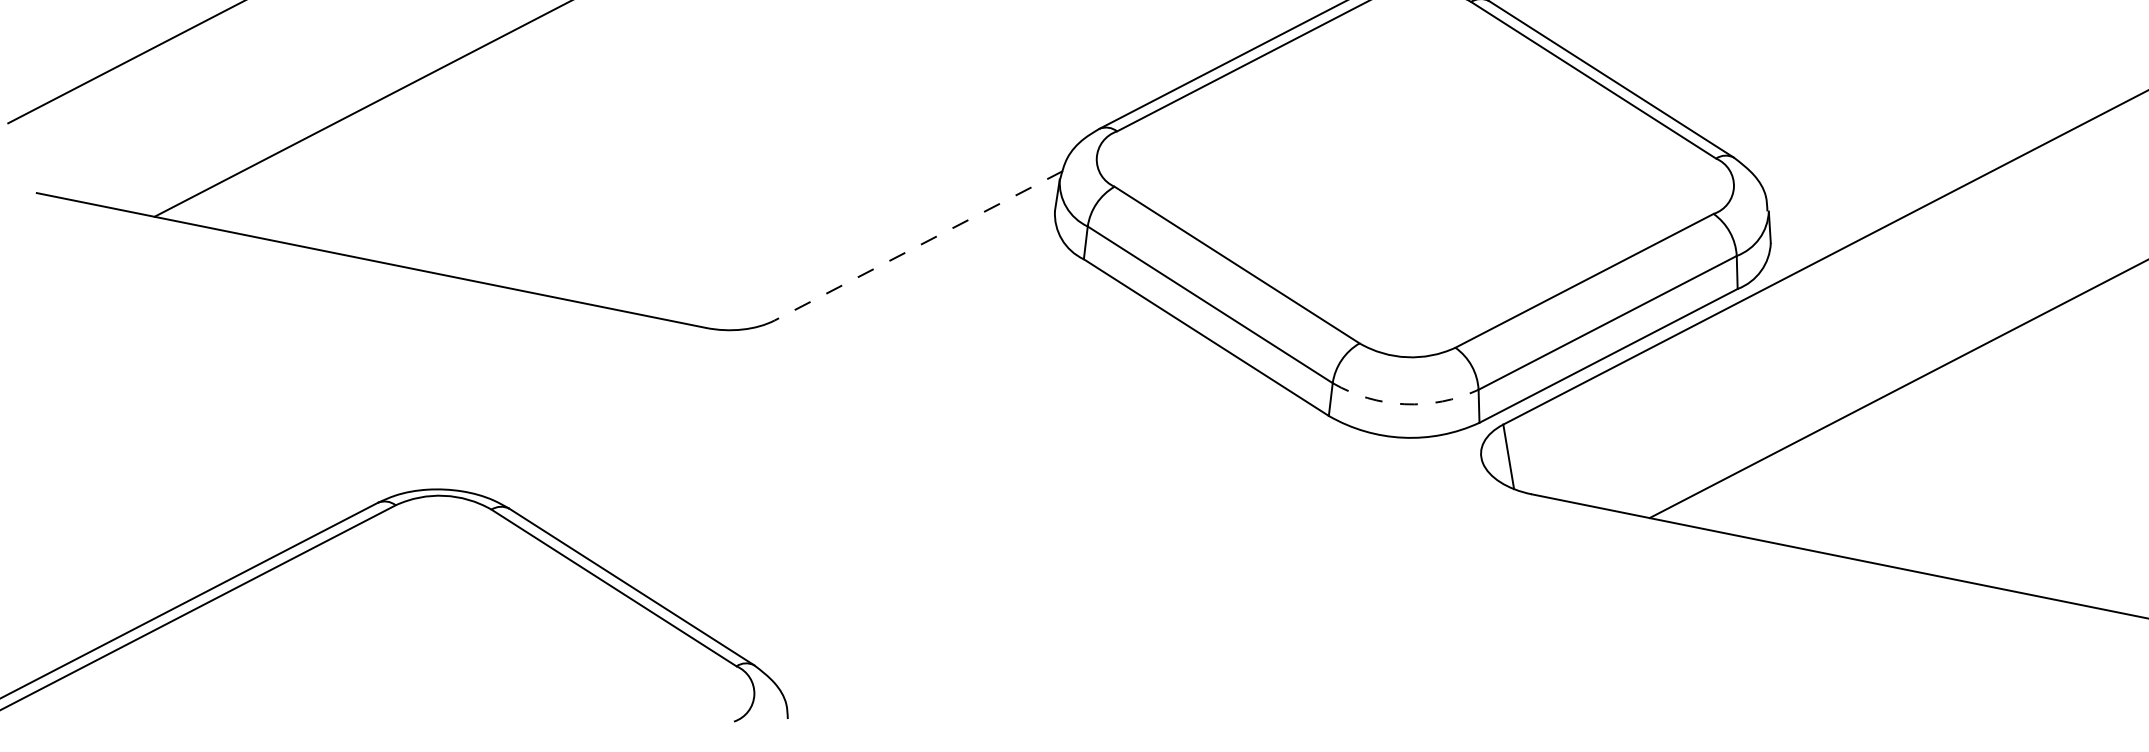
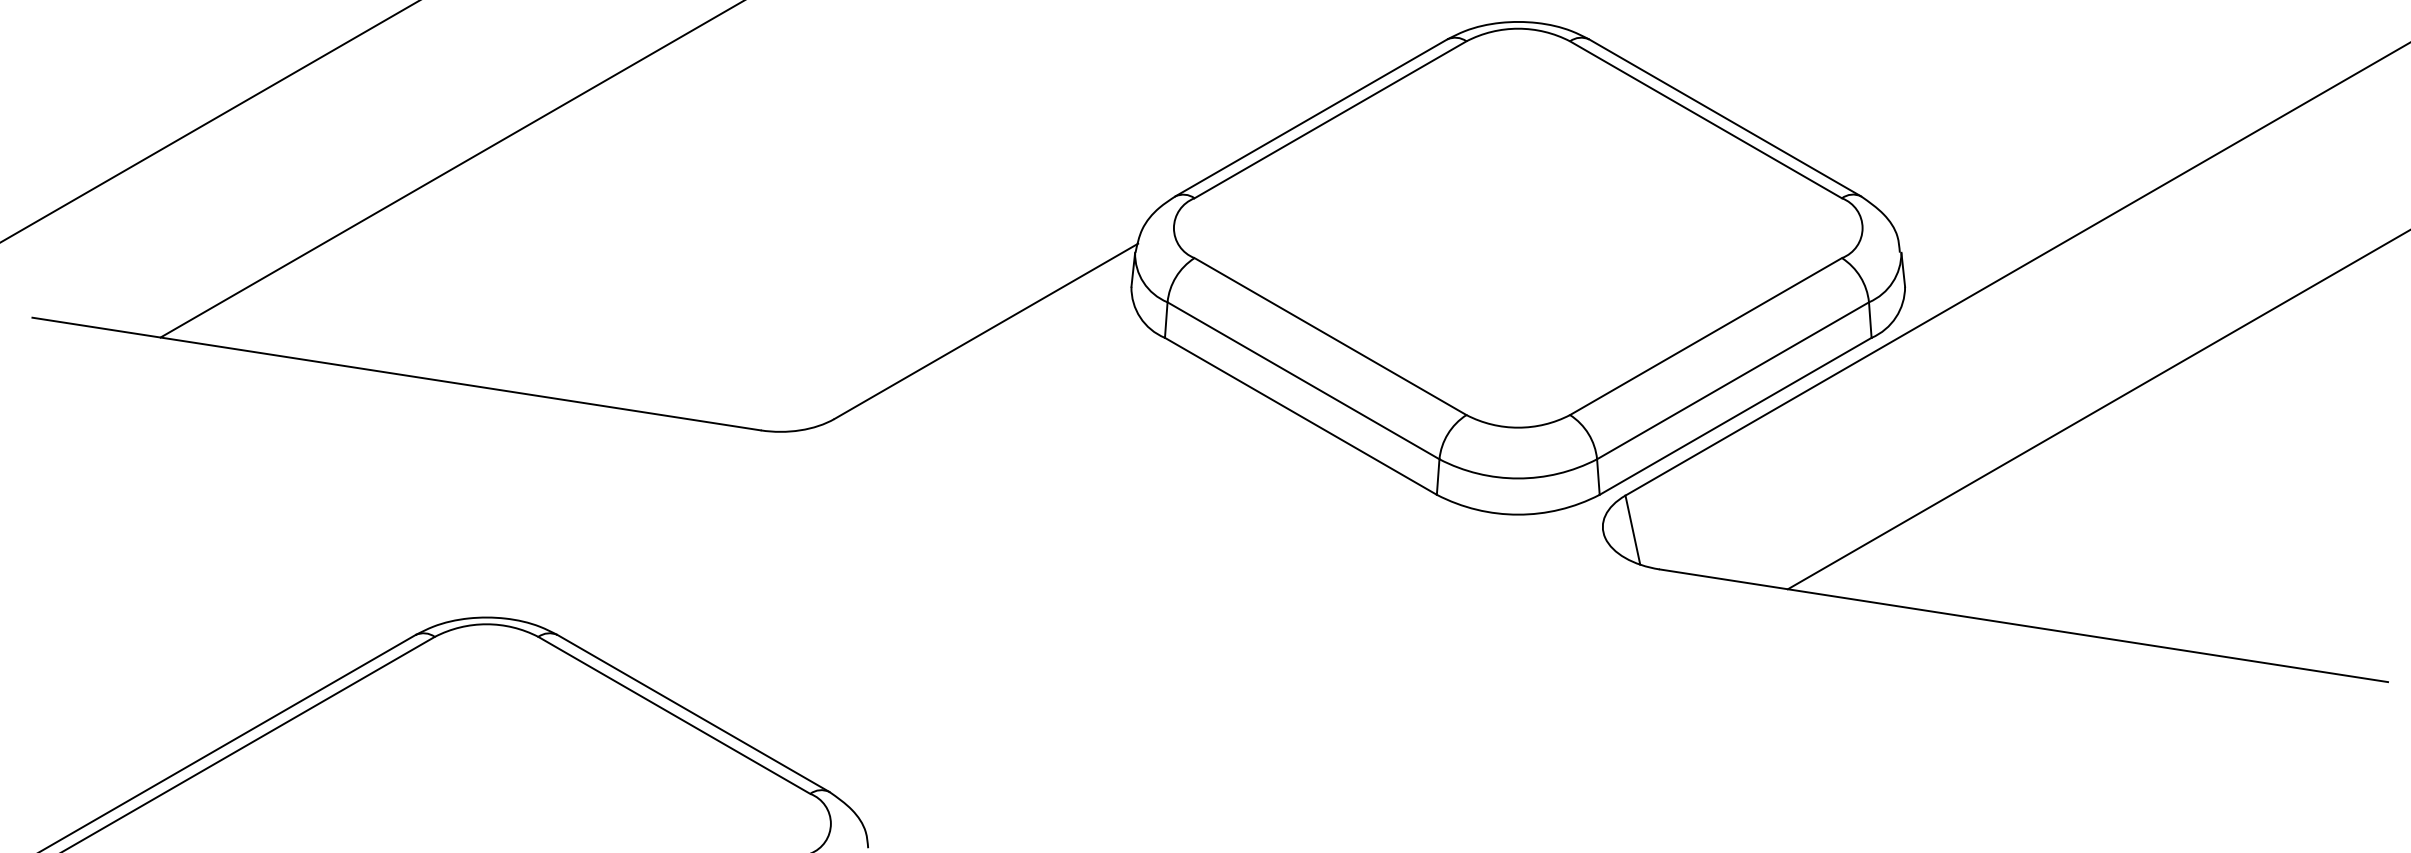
line: (918, 245) -> (985, 331), dashed -> solid
arc: (1405, 404) -> (1518, 478), dashed -> solid

